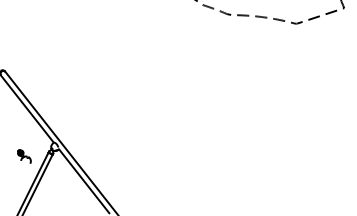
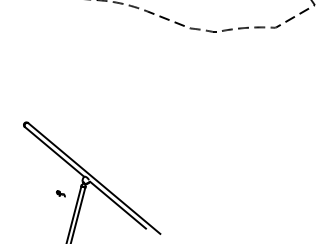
part: (24, 155) -> (60, 193), size x0.6

